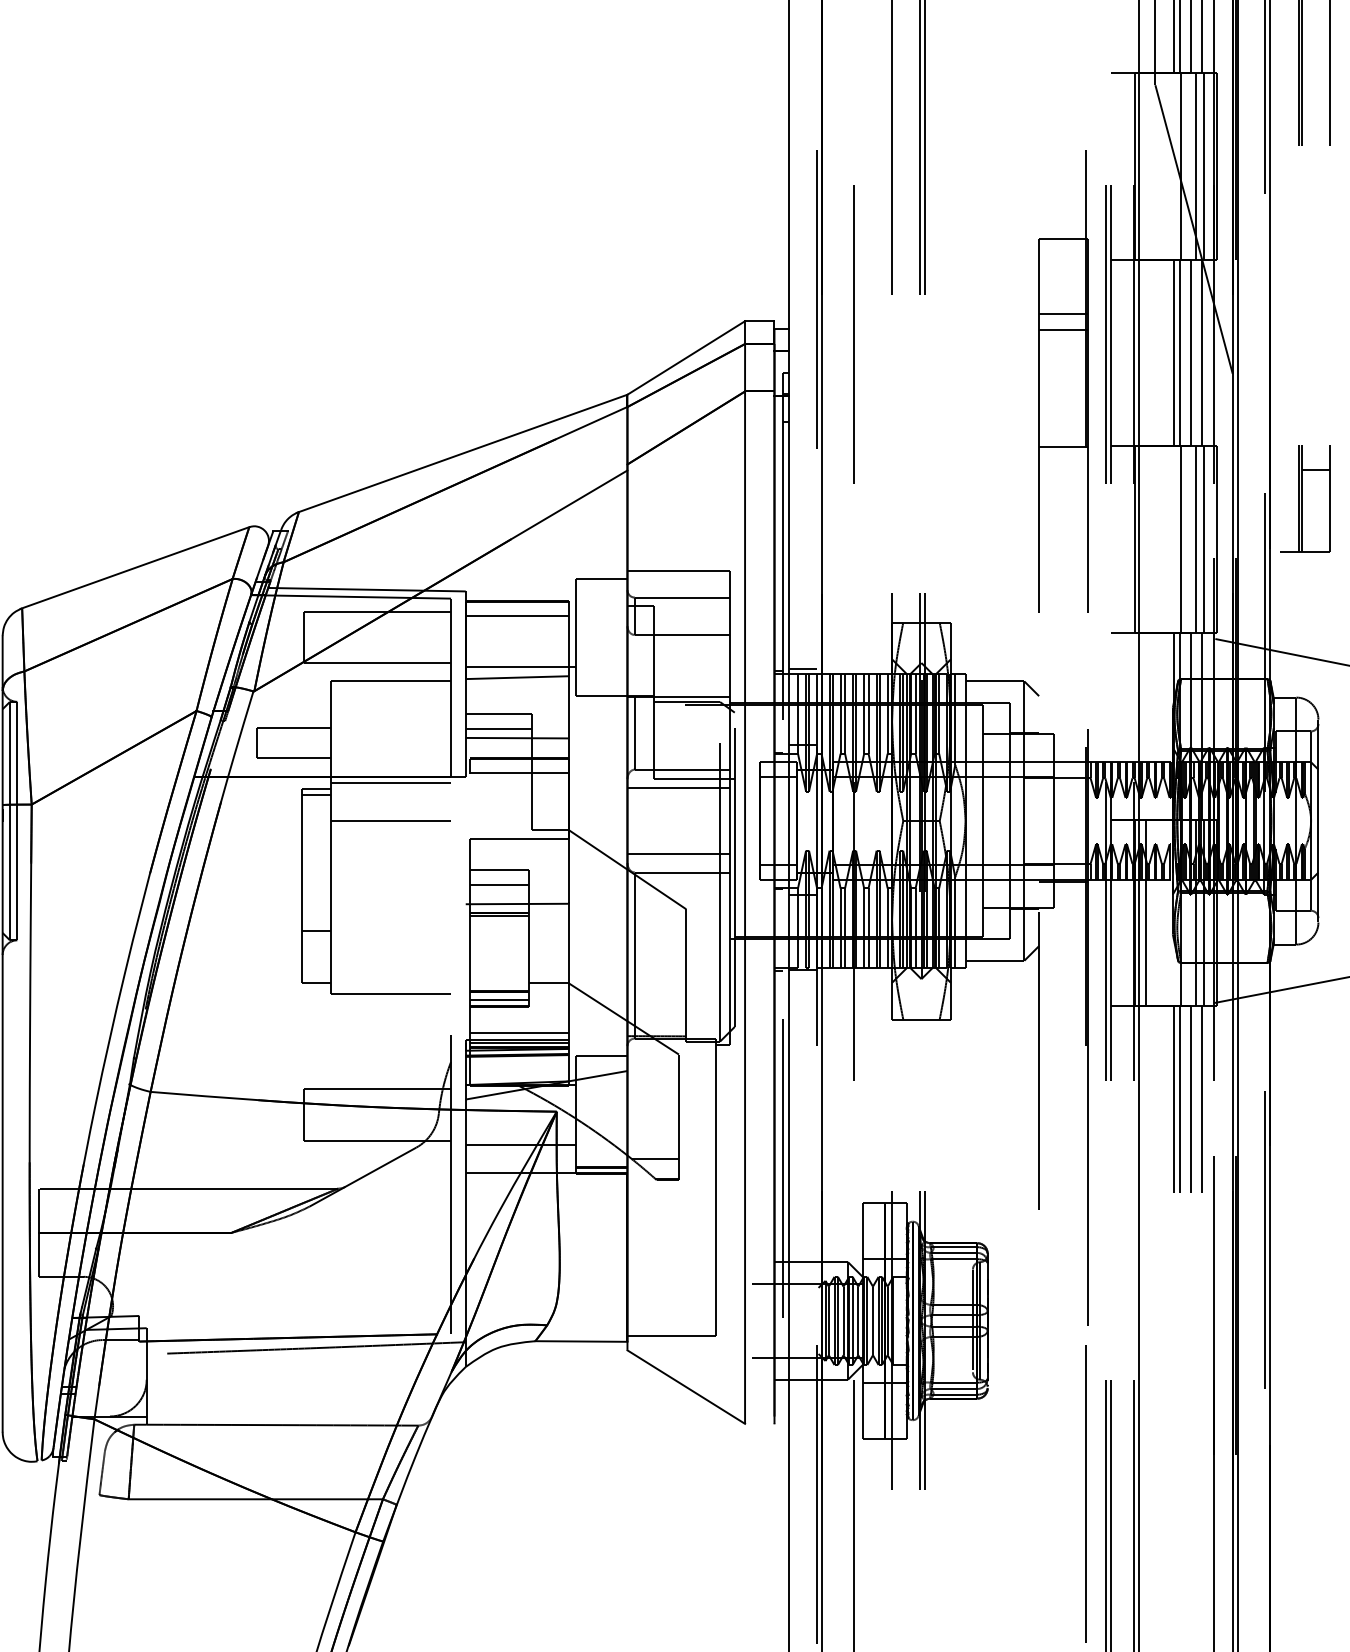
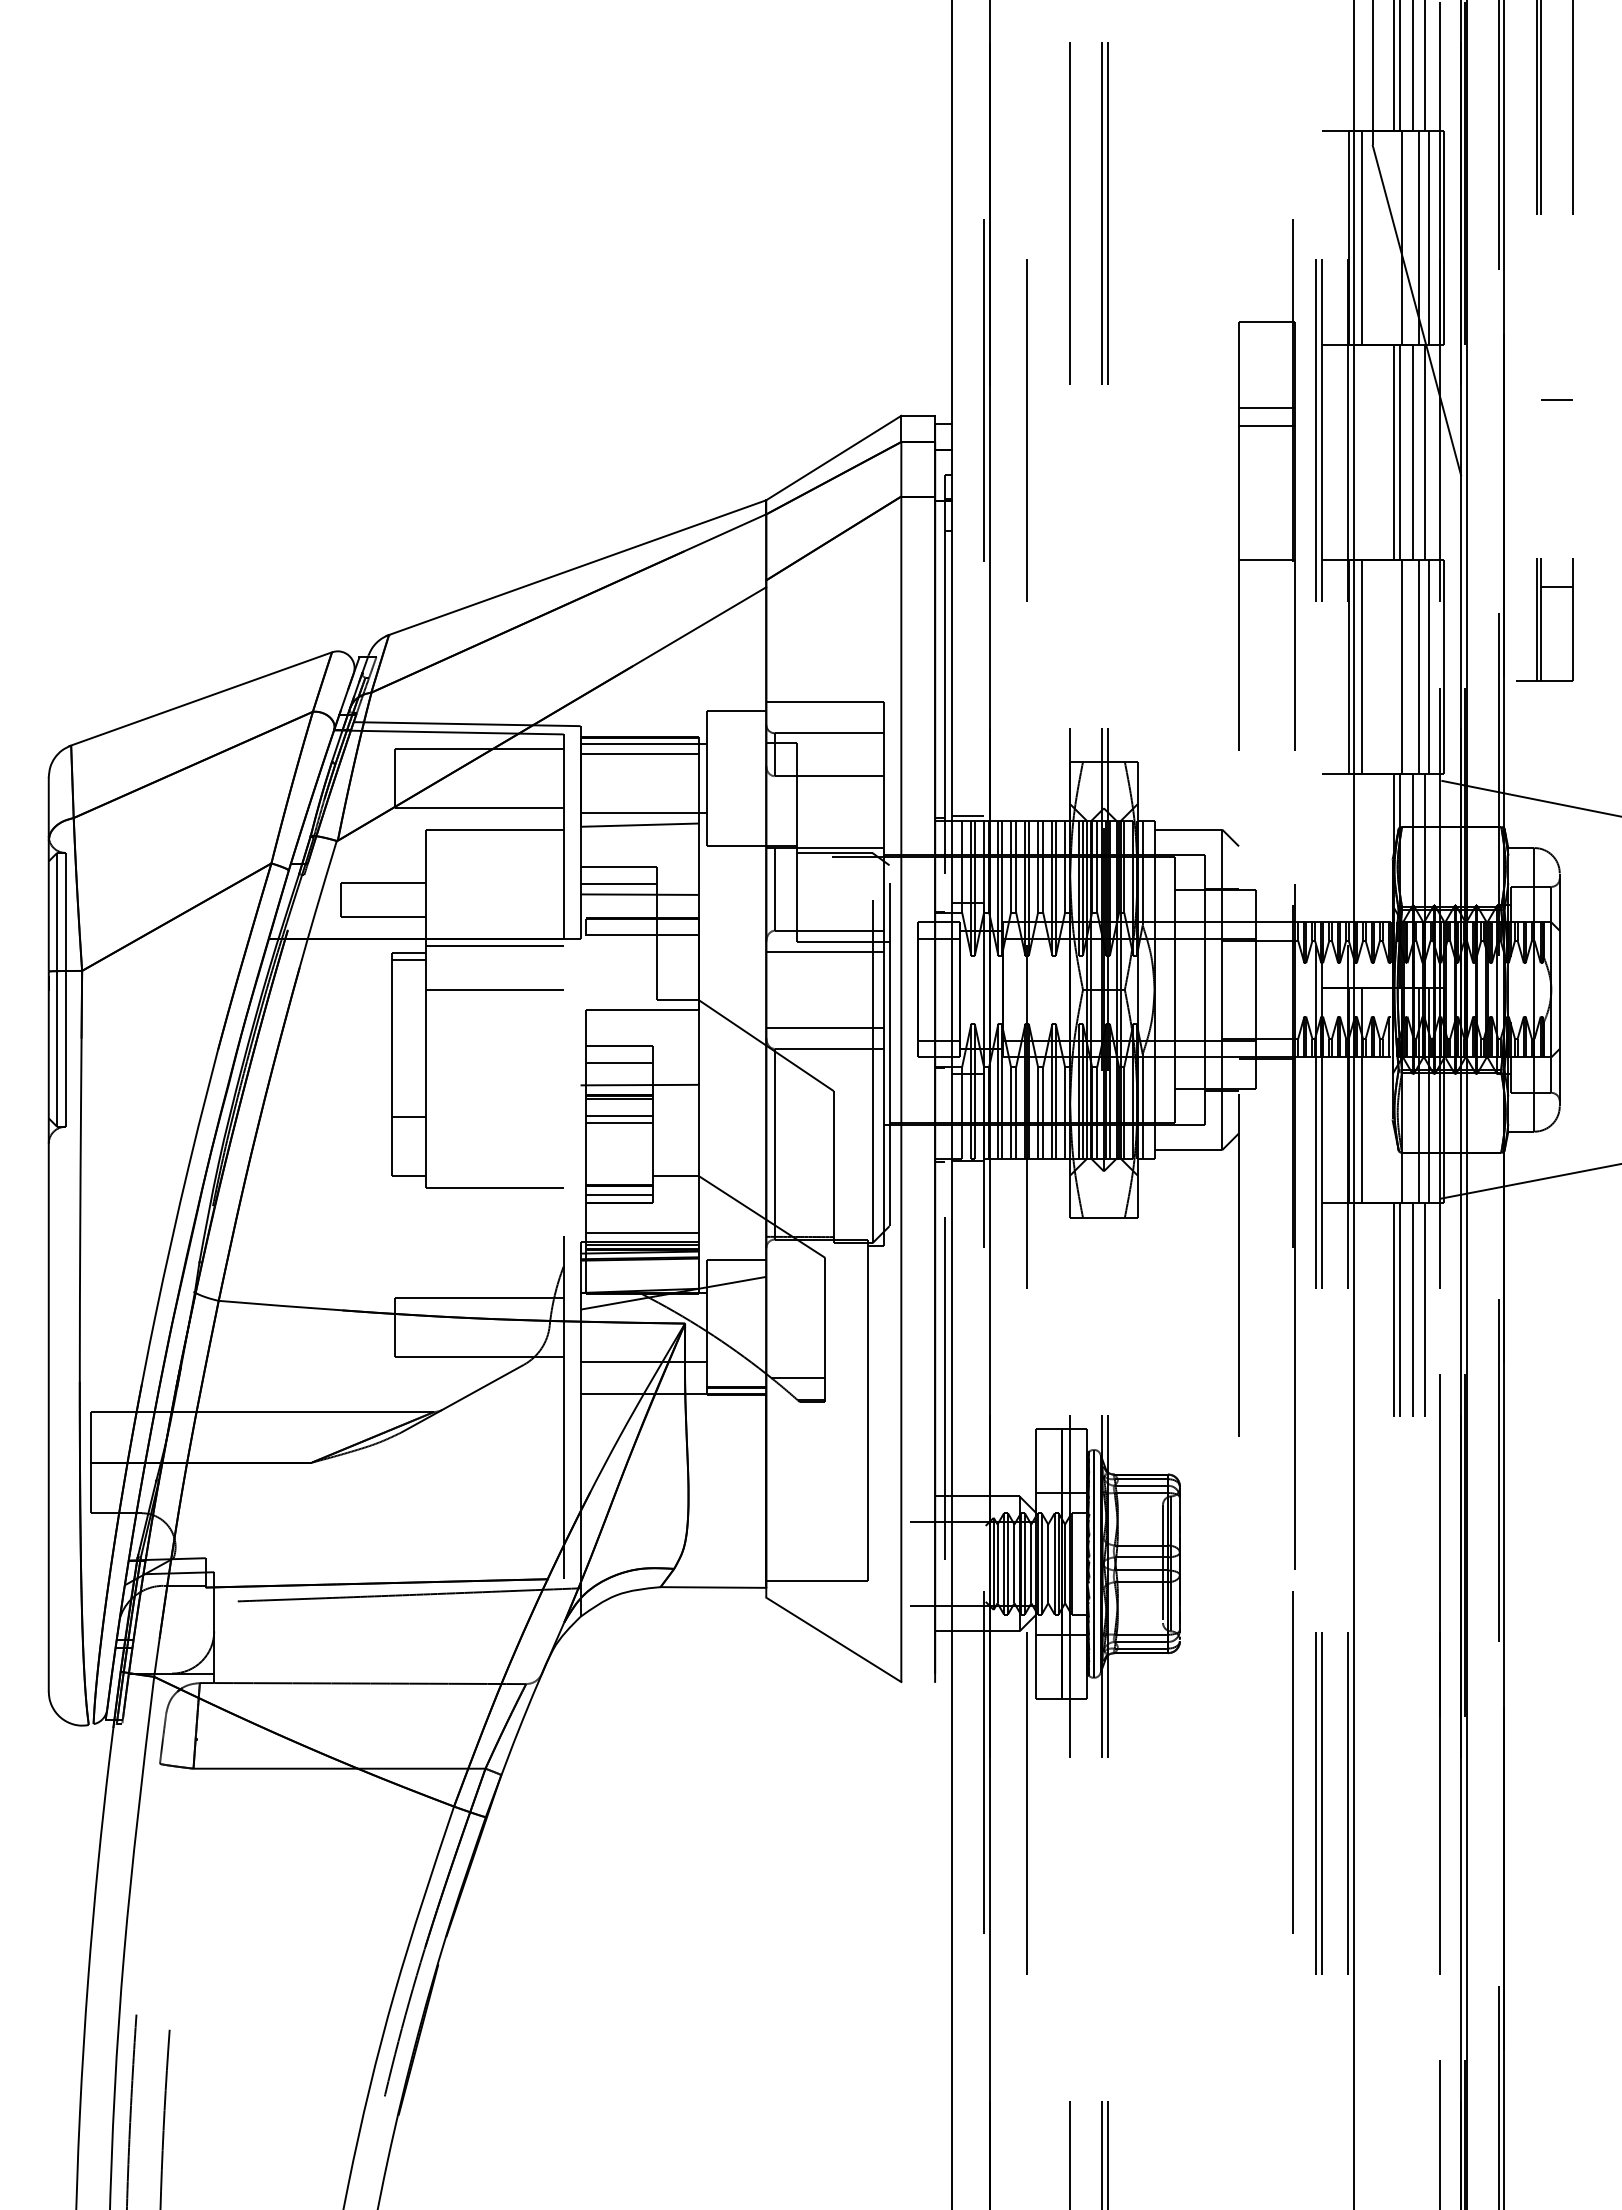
line: (1146, 165) -> (1362, 237), added
line: (1315, 306) -> (1556, 399), added
line: (1146, 539) -> (1362, 666), added
line: (520, 607) -> (643, 744), added
line: (499, 930) -> (619, 1115), added
line: (499, 937) -> (619, 1123), added

